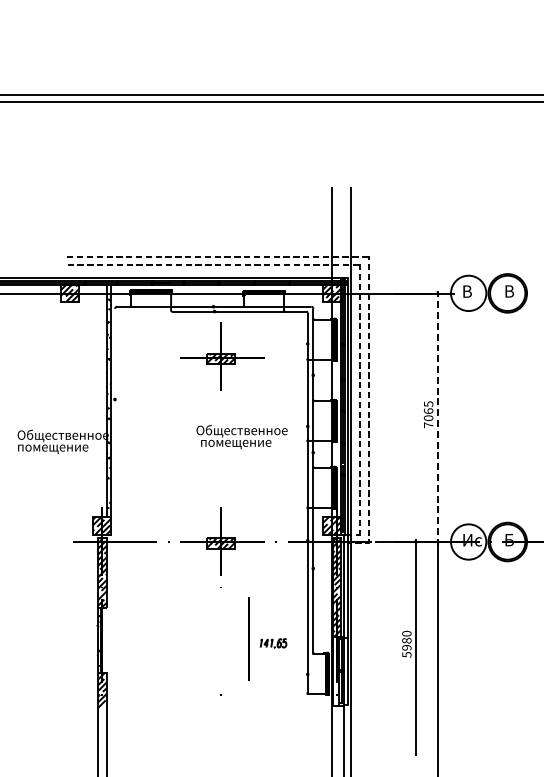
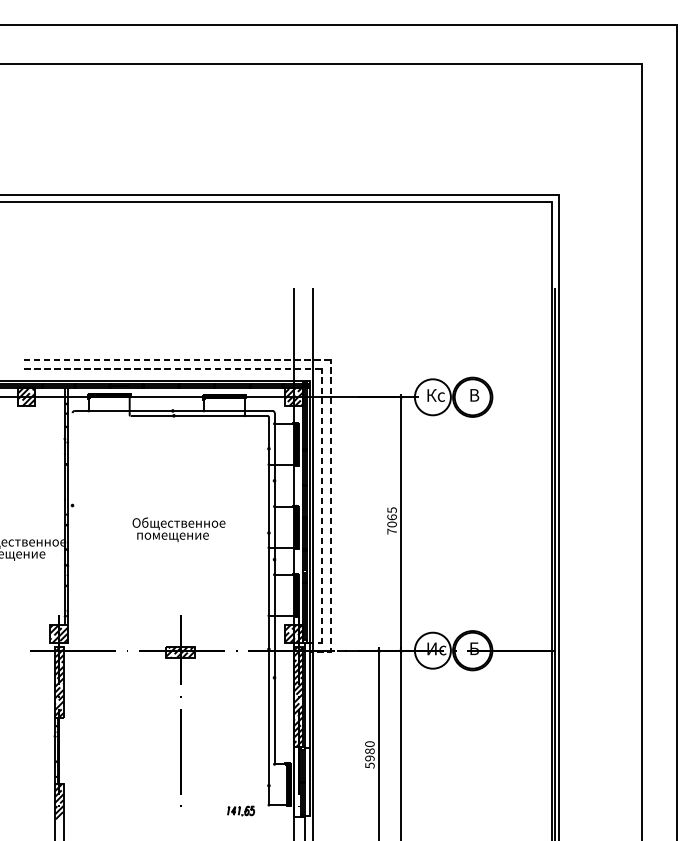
text: (472, 291) -> (436, 395), В -> Кс
part: (221, 356) -> (181, 461), removed
line: (437, 417) -> (401, 523), dashed -> solid
text: (241, 436) -> (178, 529), moved
line: (248, 638) -> (180, 751), moved
part: (272, 642) -> (240, 810), moved

